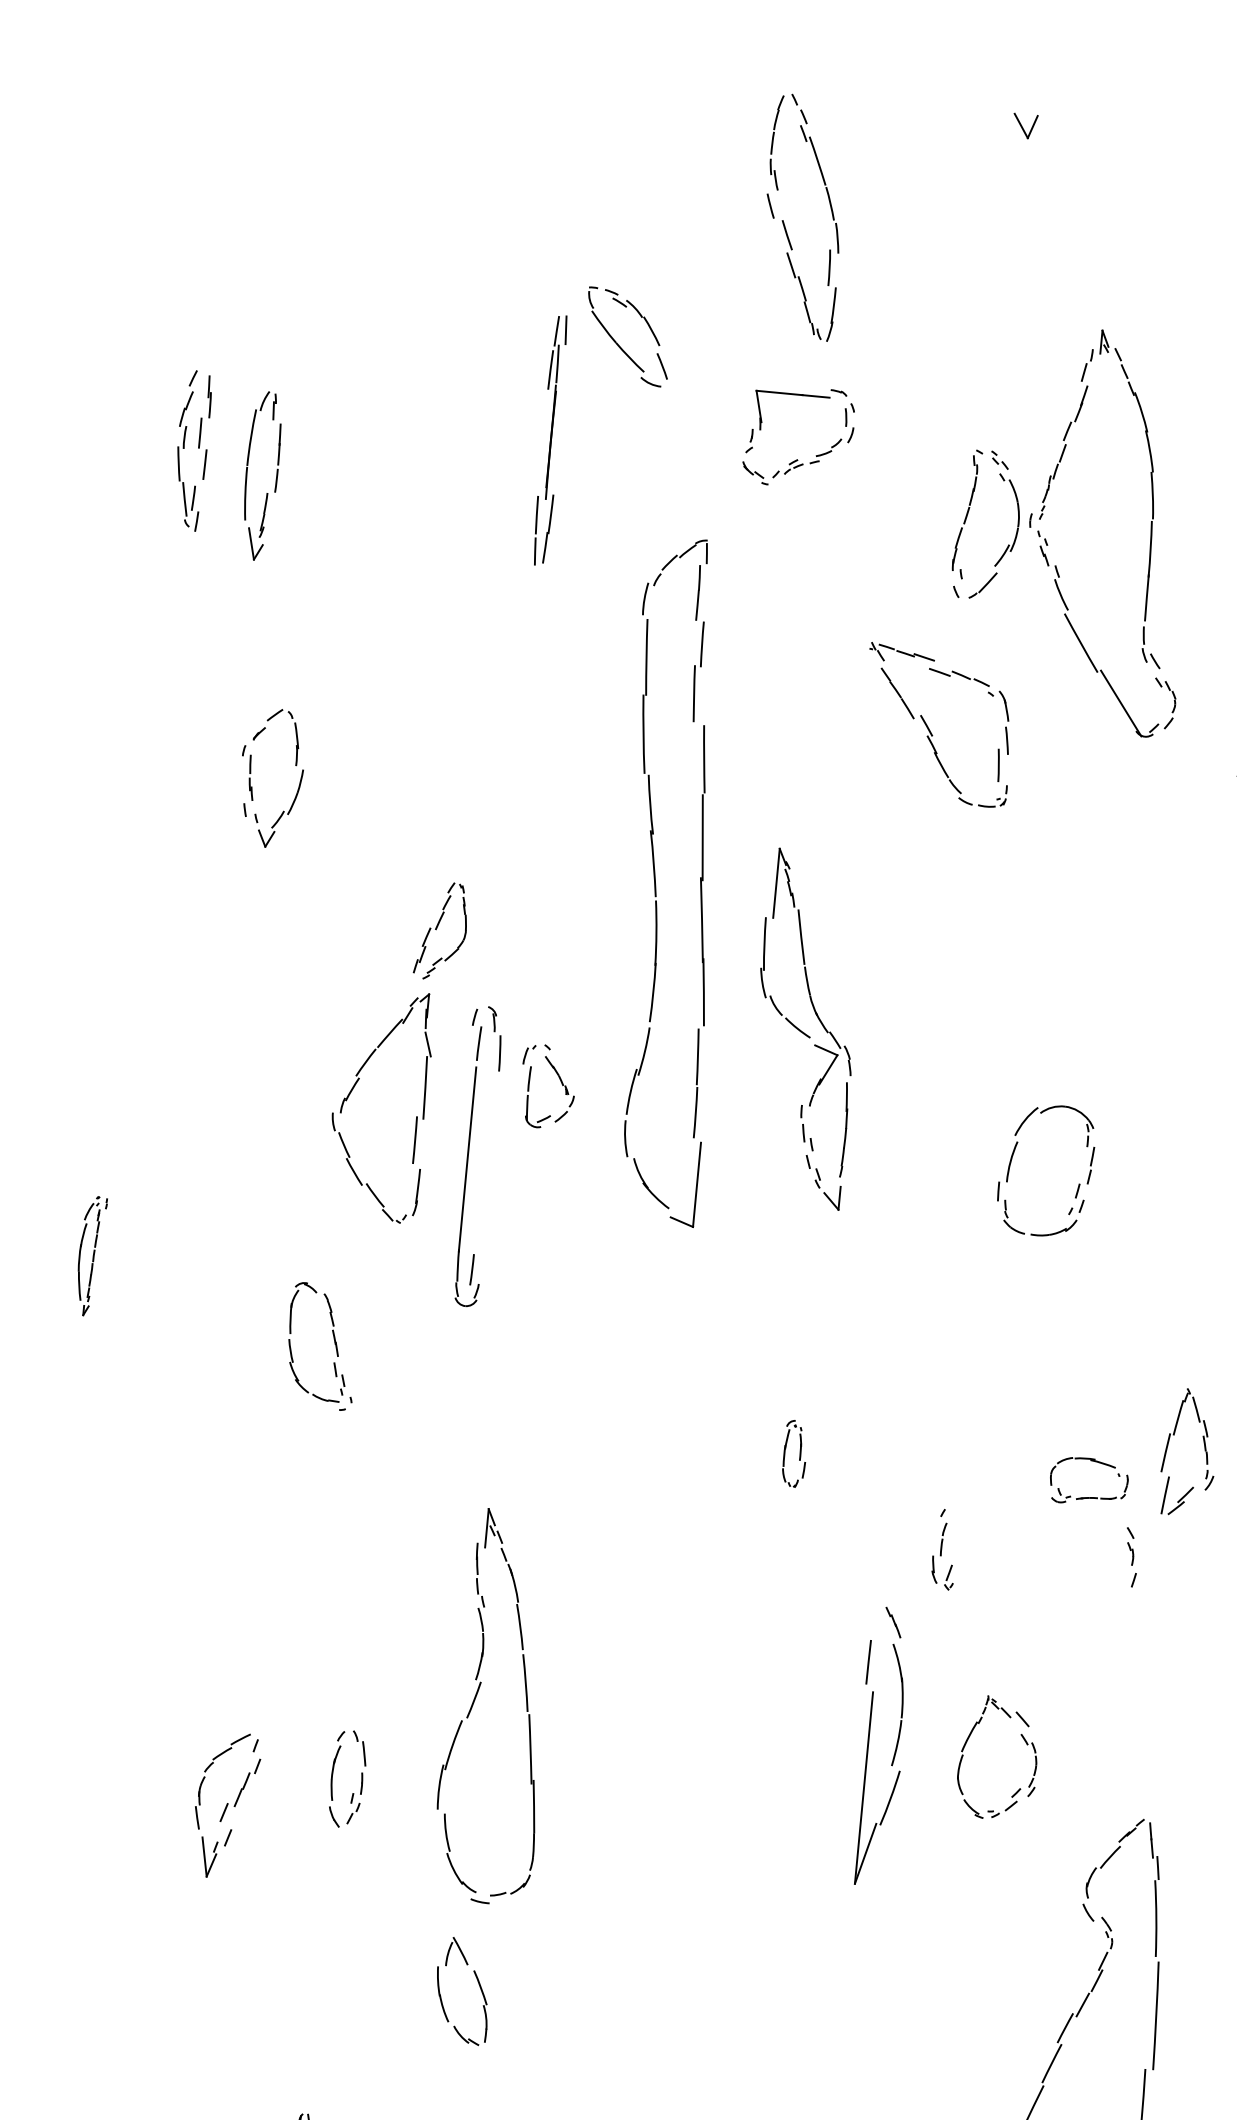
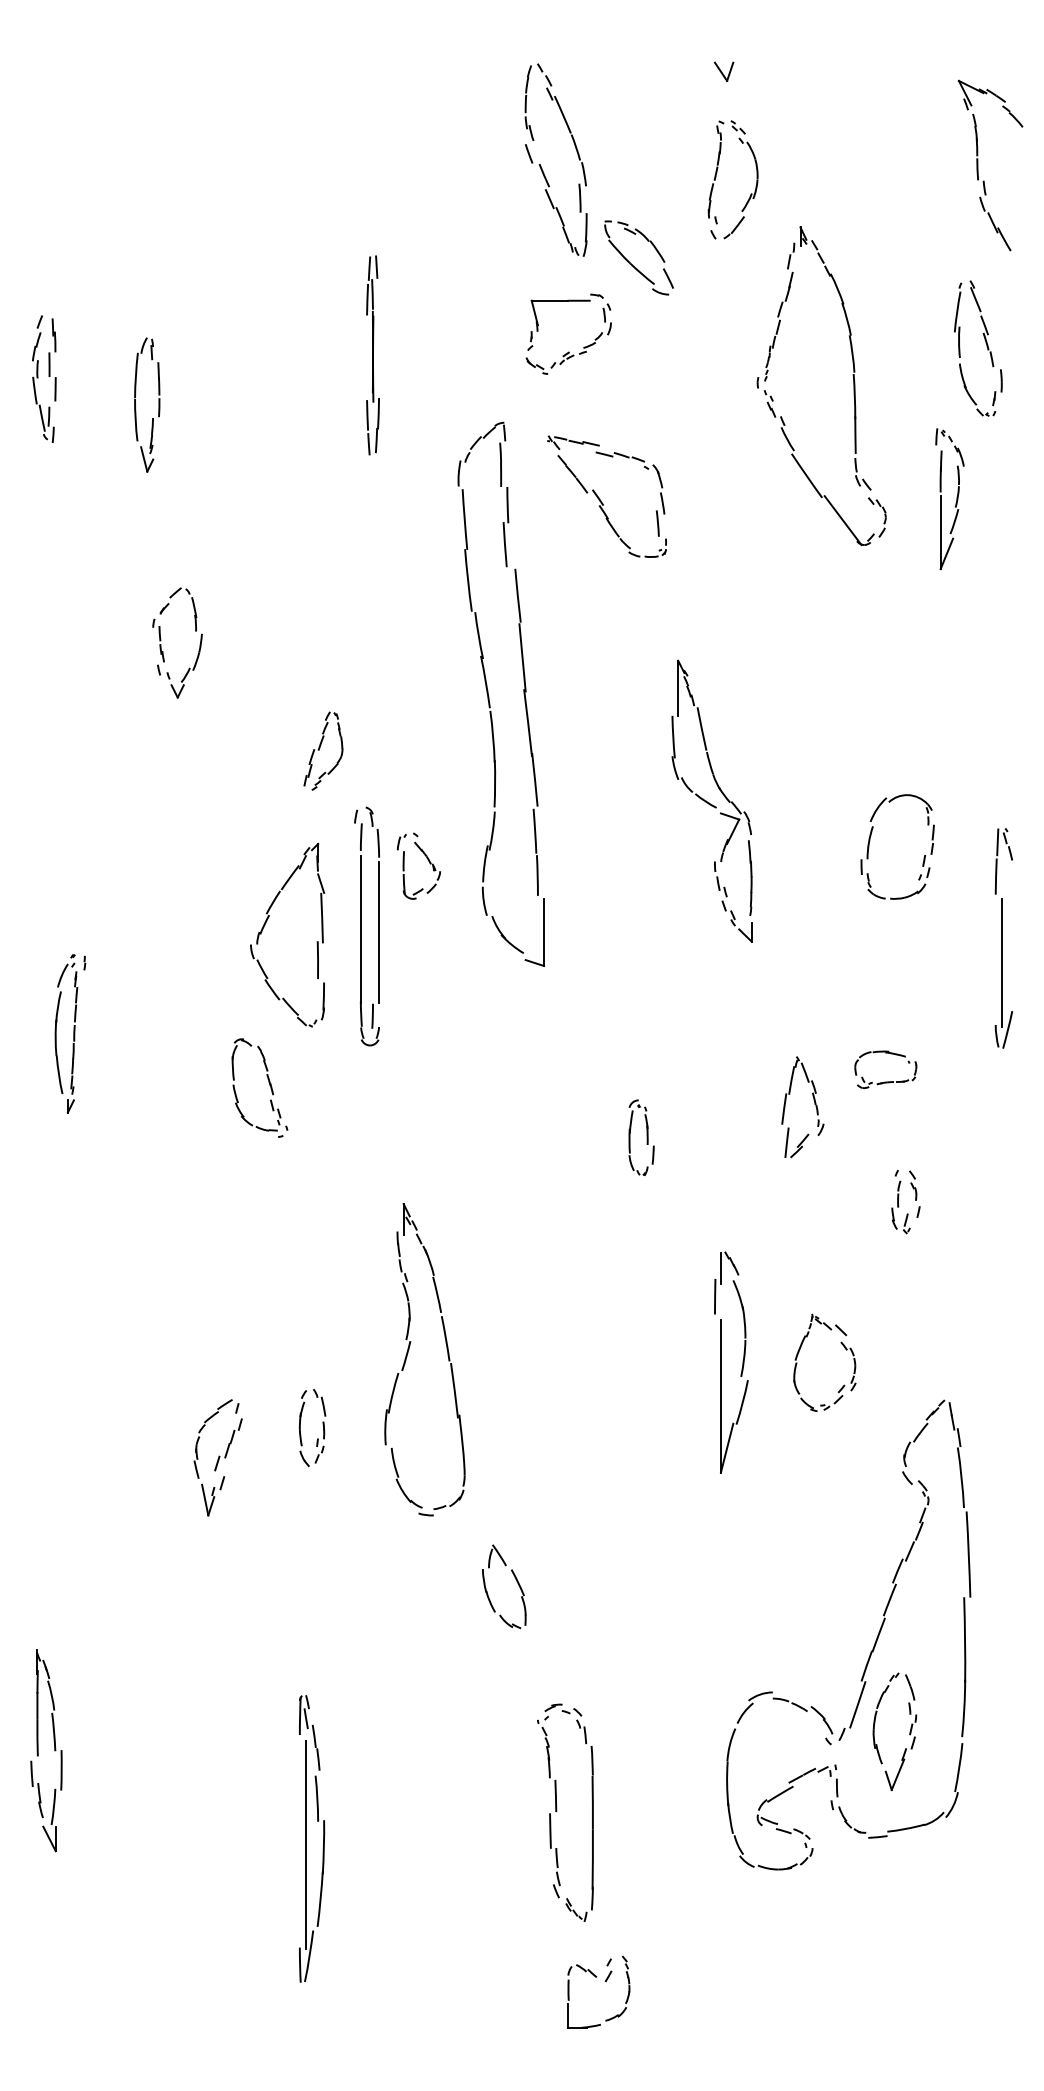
part: (617, 343) -> (631, 263), moved
part: (192, 449) -> (44, 378), moved
part: (966, 520) -> (716, 177), moved
part: (930, 729) -> (601, 500), moved
part: (804, 1028) -> (711, 800), moved
part: (354, 1088) -> (266, 923), moved
part: (1012, 1160) -> (870, 841), moved
line: (490, 1165) -> (379, 932), added
part: (90, 1255) -> (70, 1033), size x1.67
part: (1204, 1450) -> (814, 1104), moved
part: (795, 1453) -> (641, 1137), size x1.43
part: (1087, 1496) -> (885, 1081), moved
part: (944, 1548) -> (900, 1201), moved
line: (878, 1626) -> (720, 1267), added
part: (478, 1985) -> (516, 1581), moved

